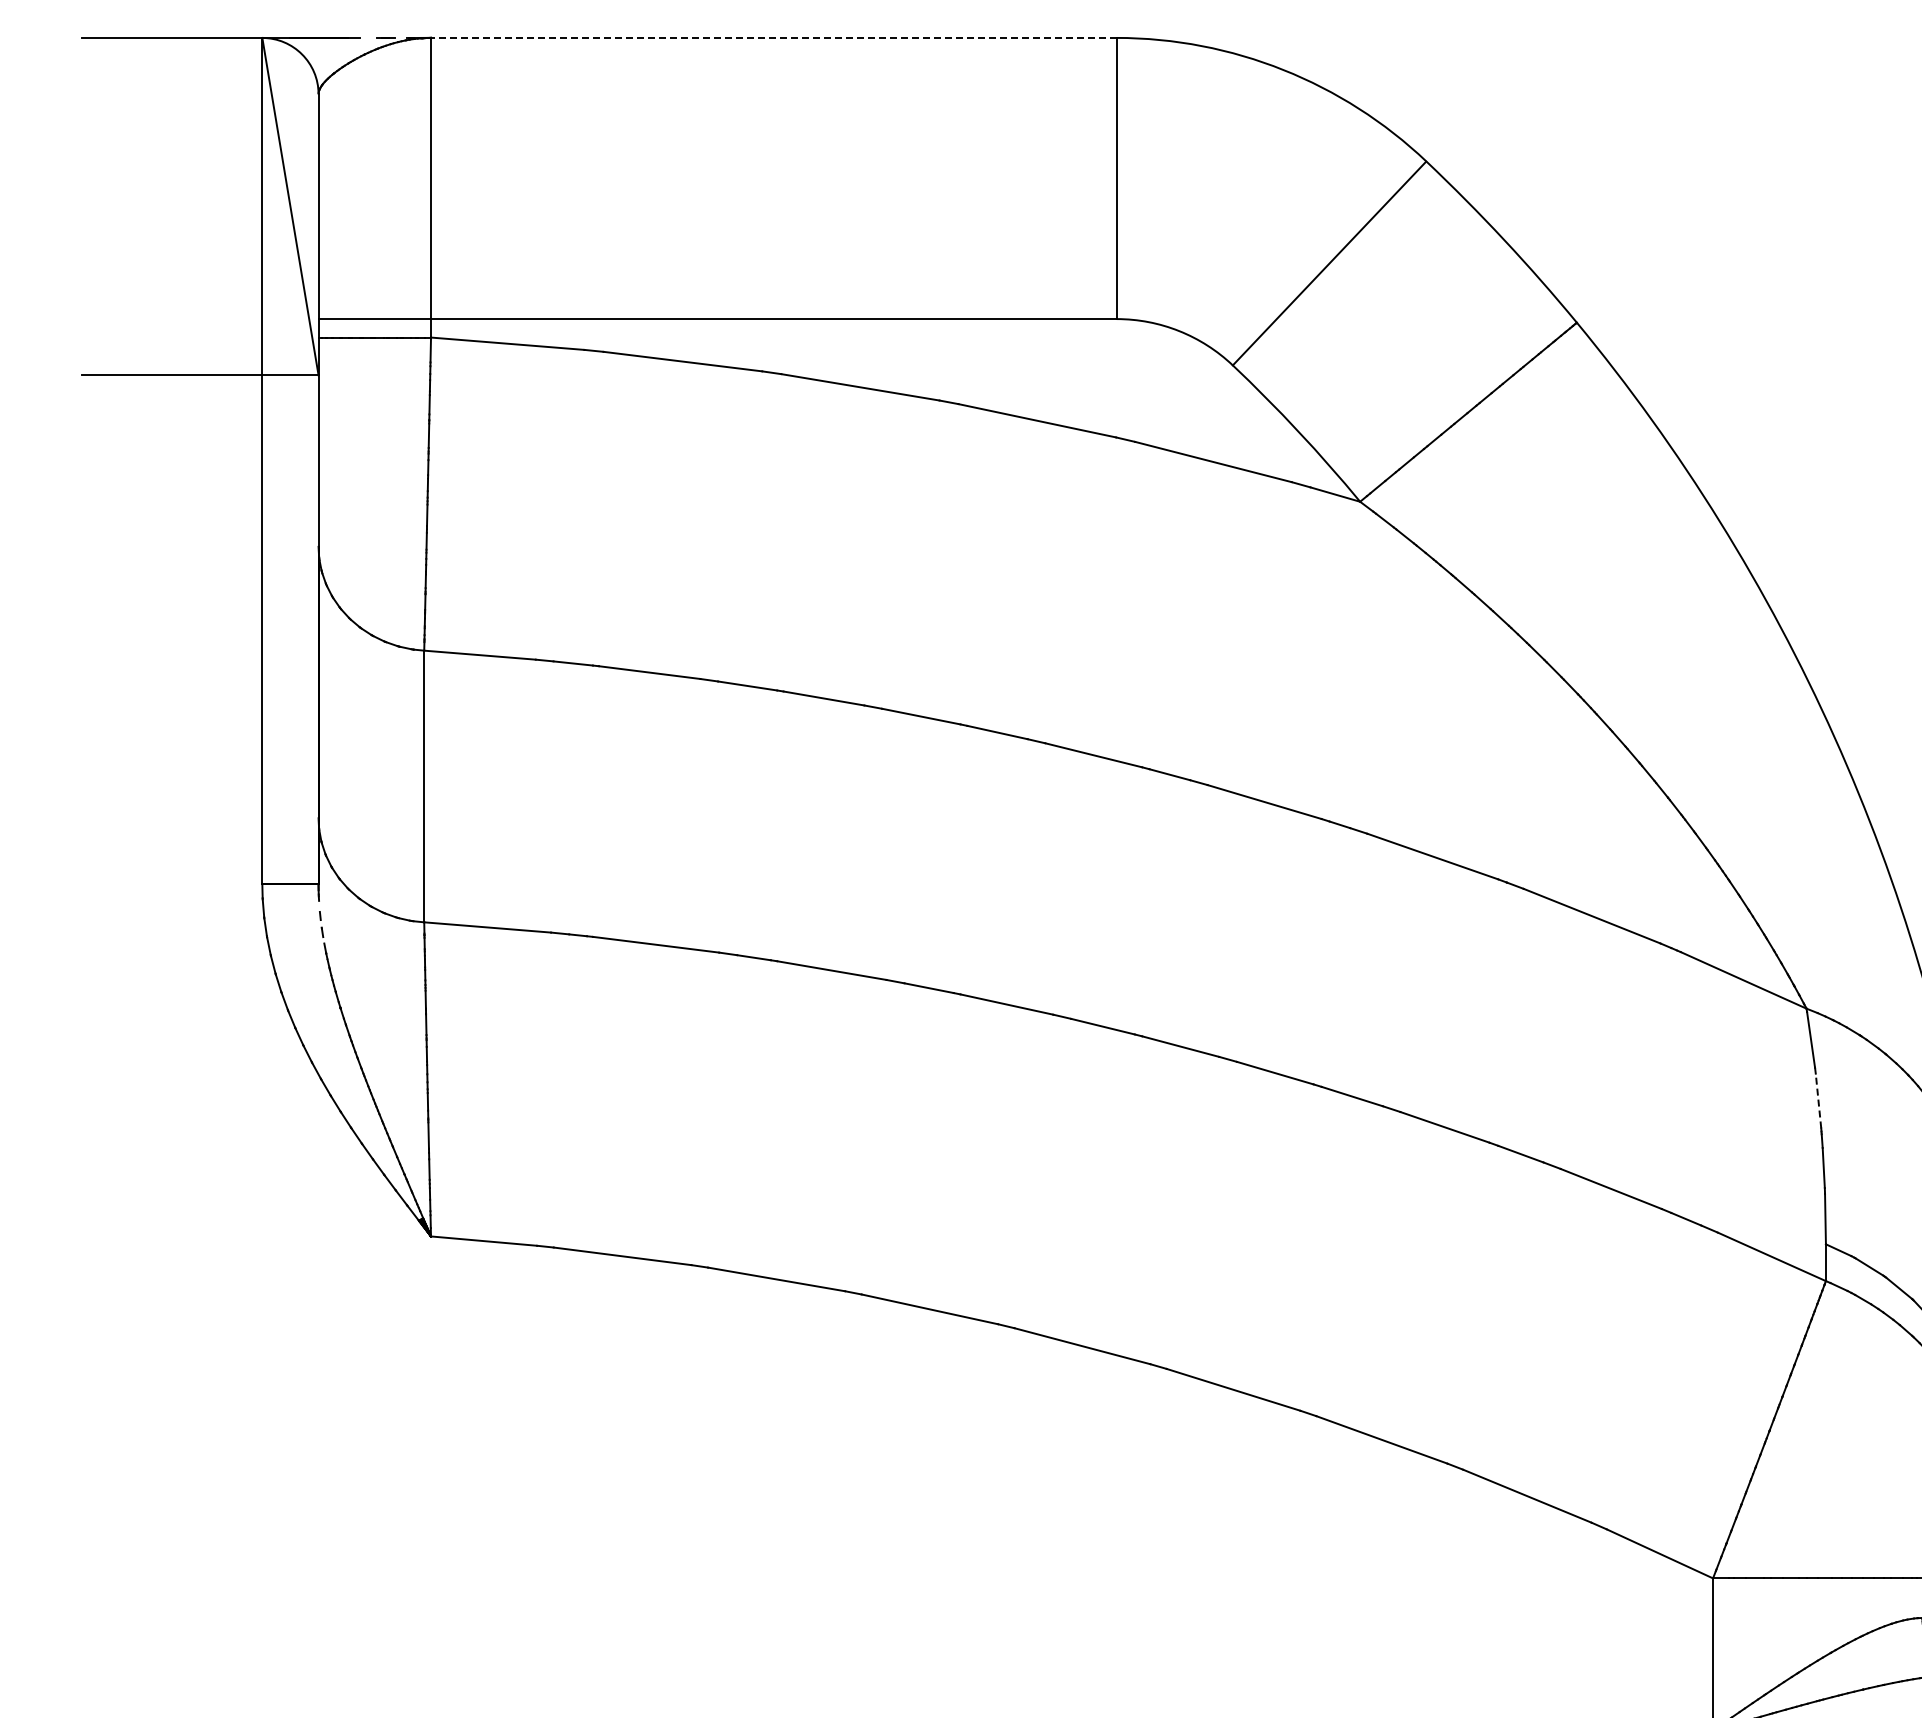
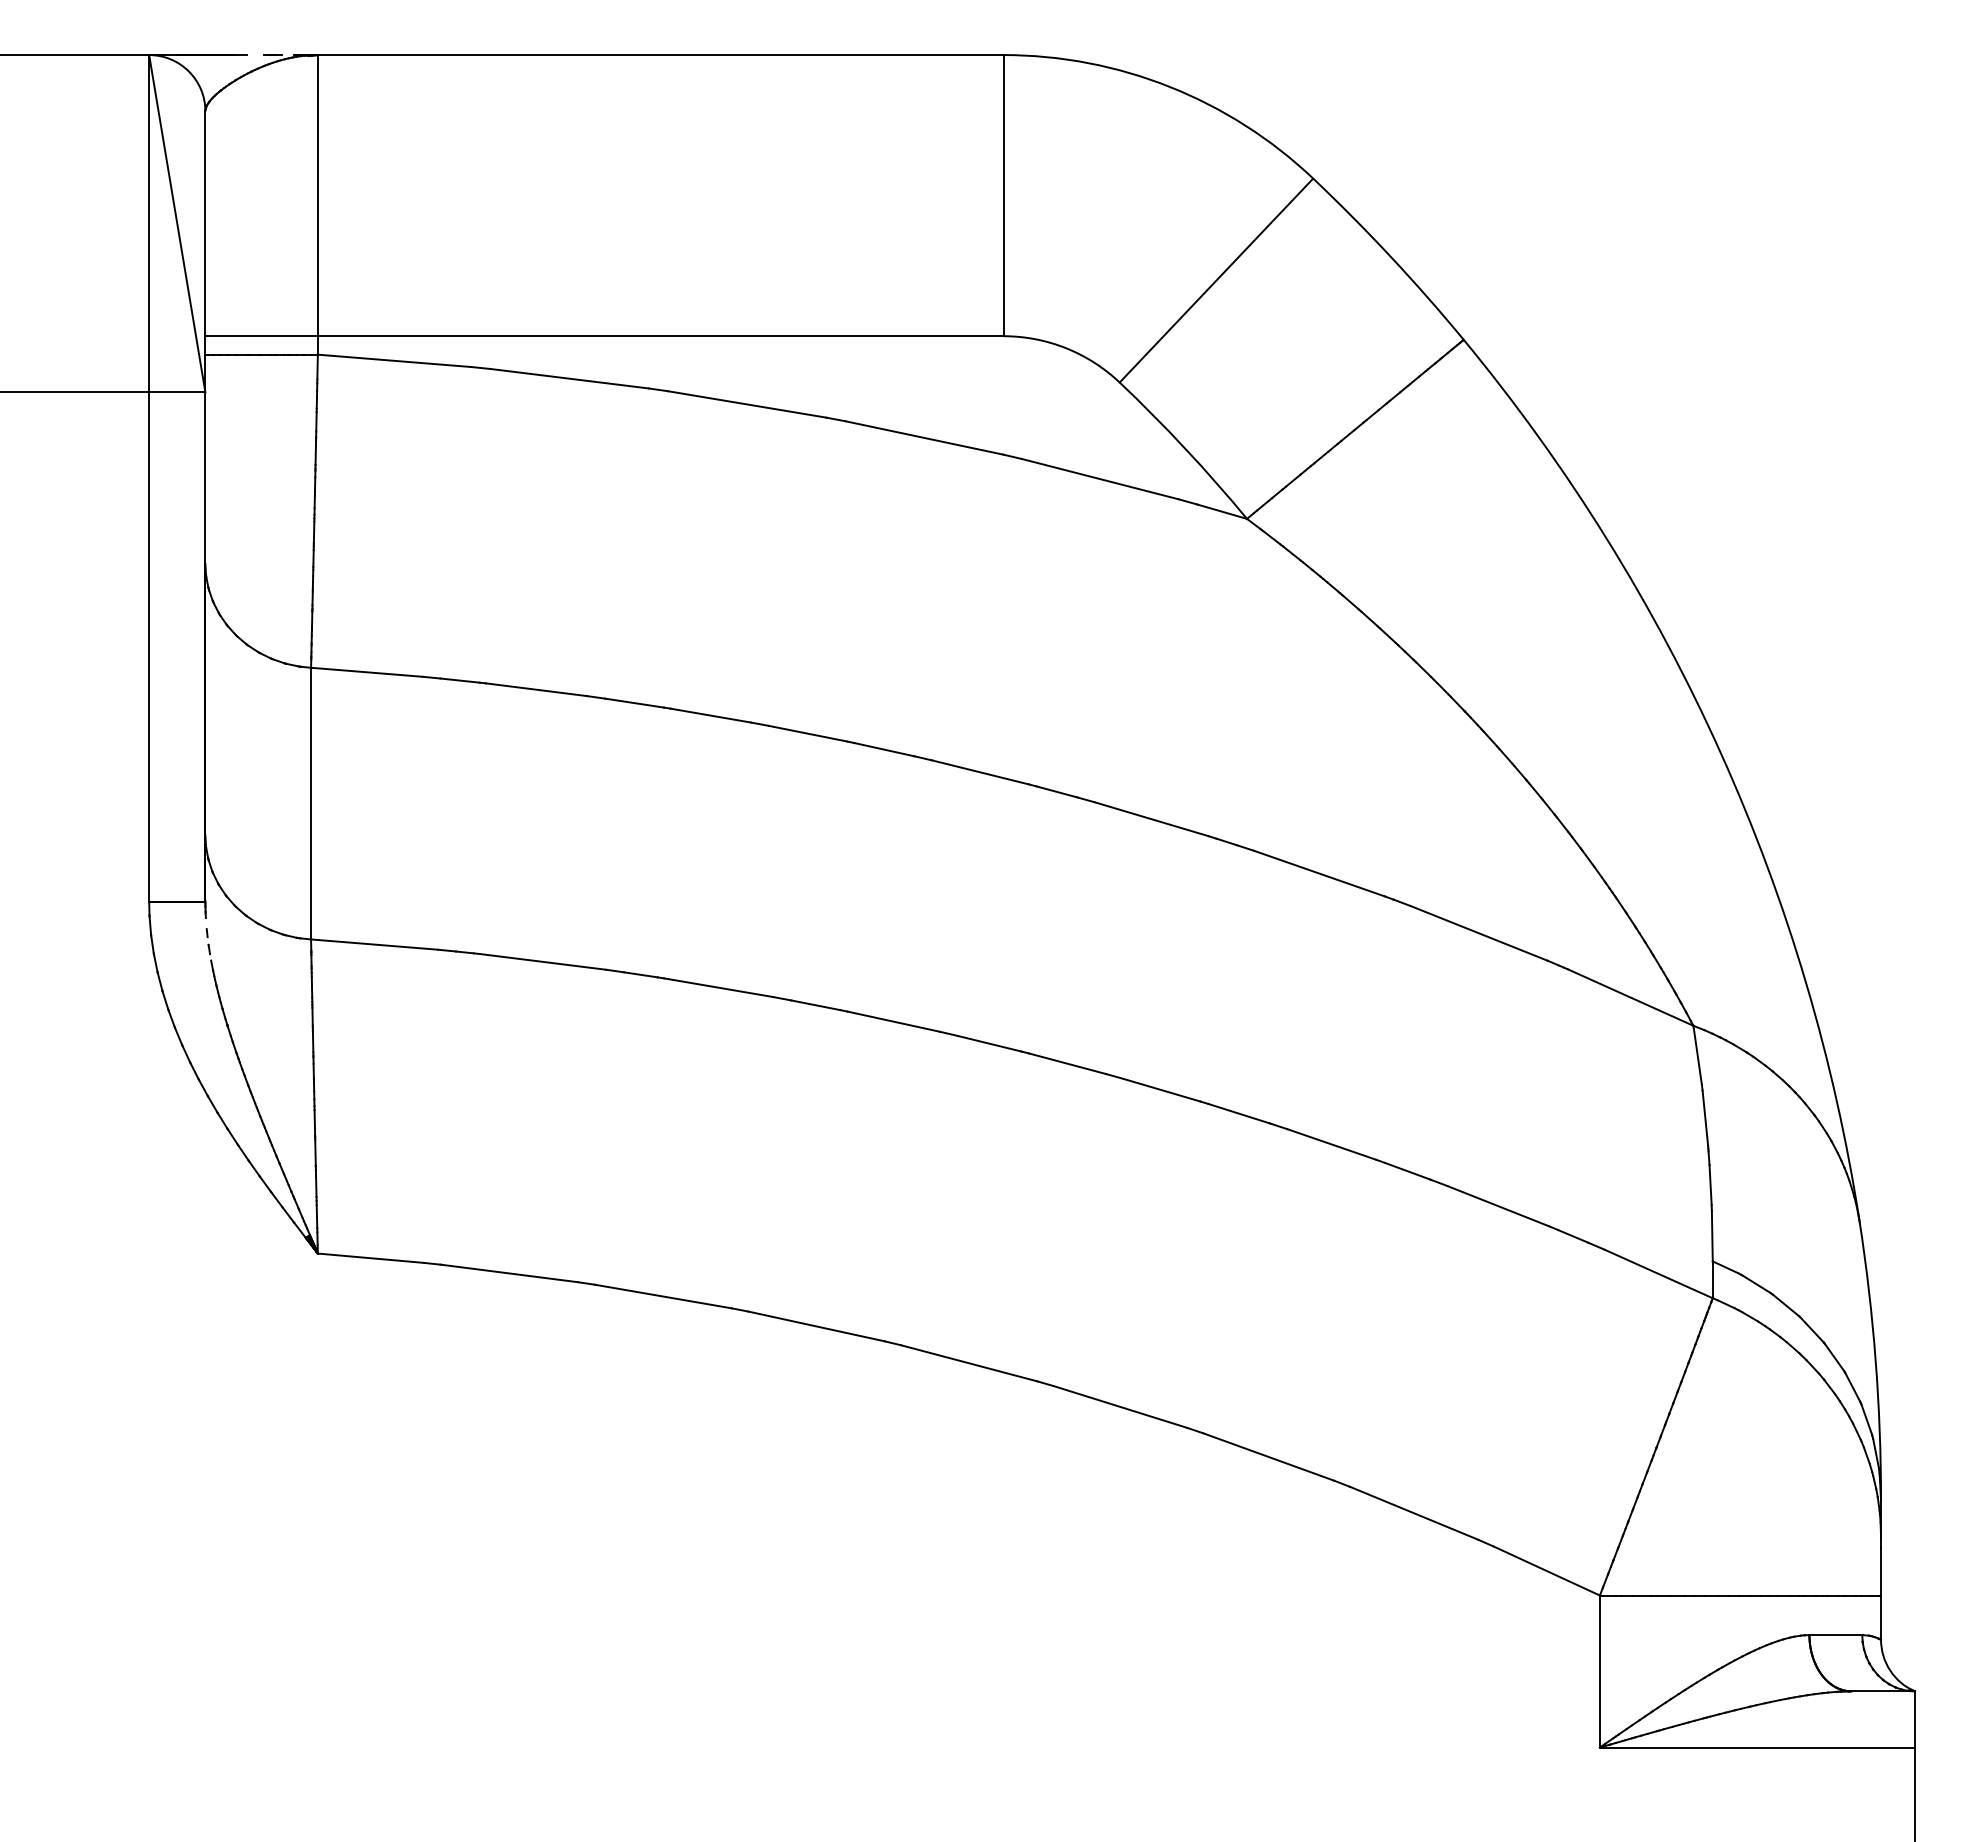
line: (773, 38) -> (660, 55), dashed -> solid
line: (1818, 1101) -> (1705, 1118), dashed -> solid

